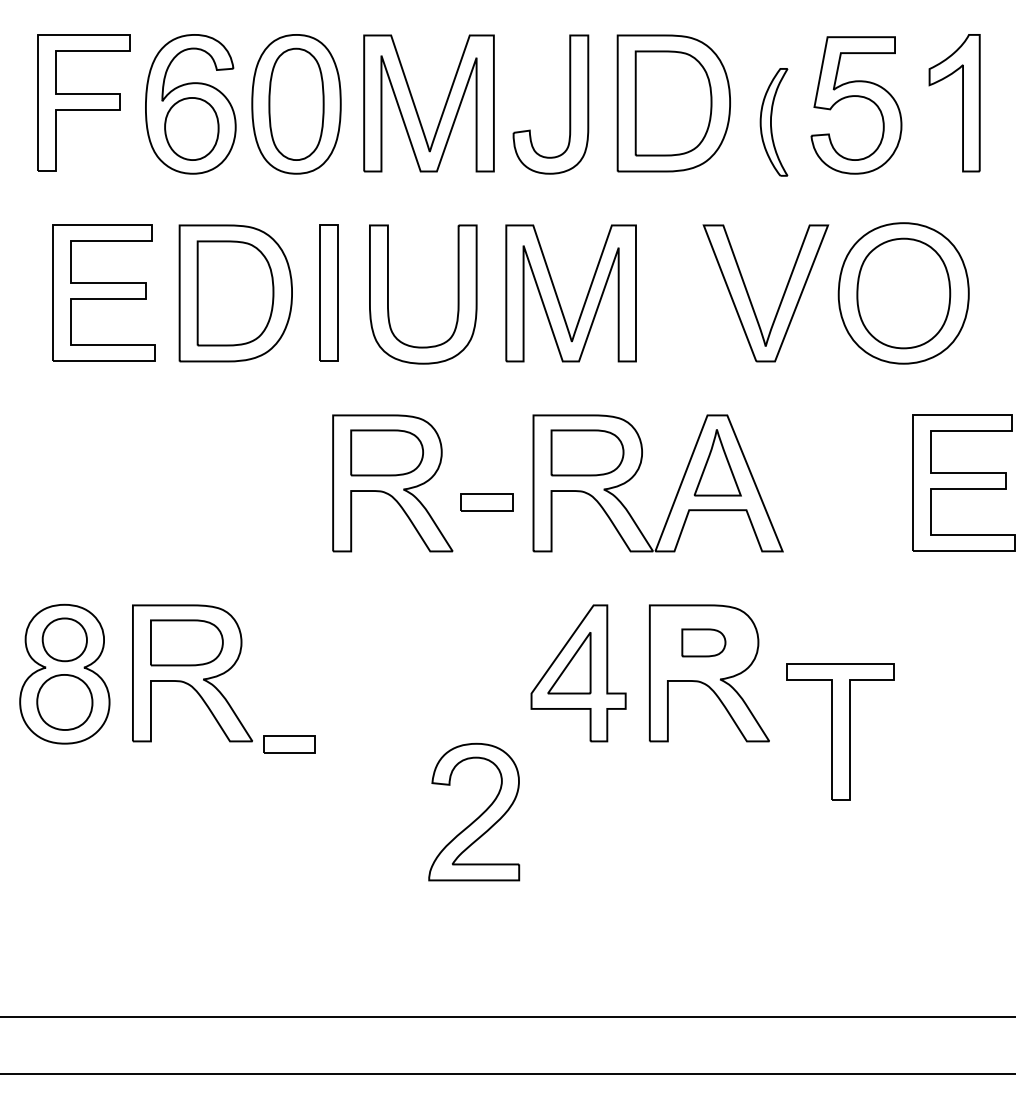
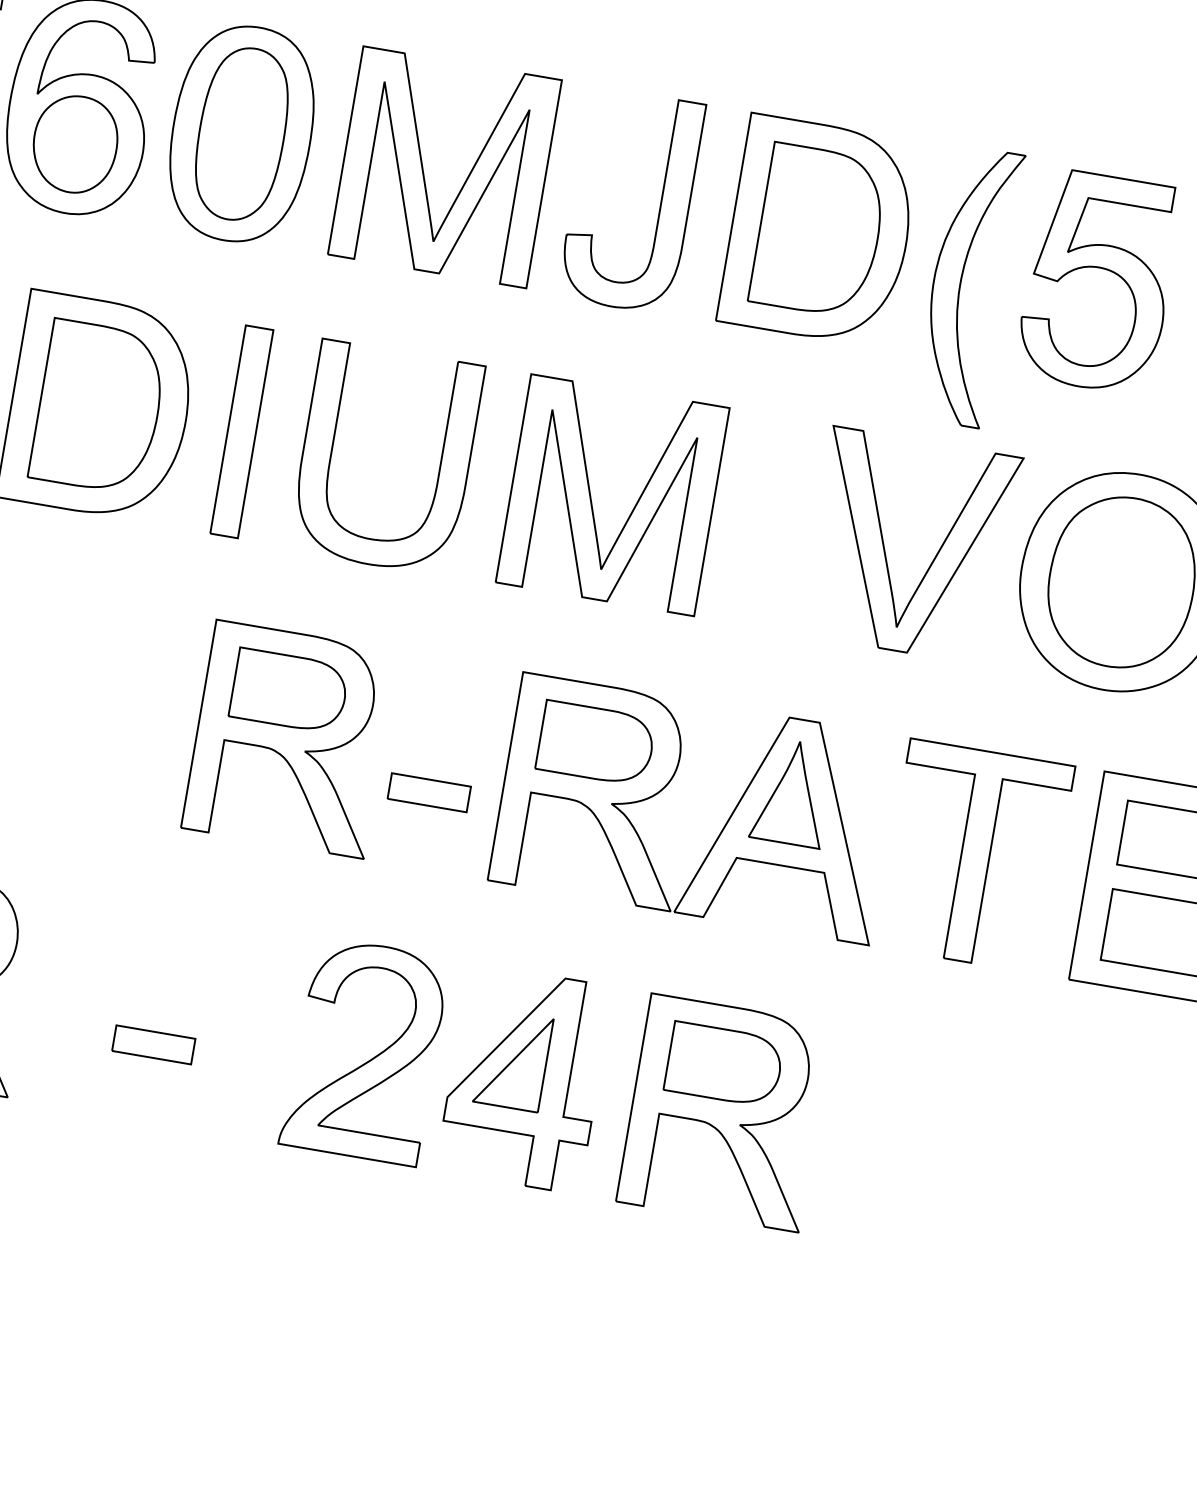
part: (773, 122) -> (967, 286), size x1.67
part: (703, 642) -> (723, 1064), size x1.67
part: (840, 731) -> (975, 855), moved
part: (289, 744) -> (153, 1045), moved
part: (479, 815) -> (372, 1057), moved

